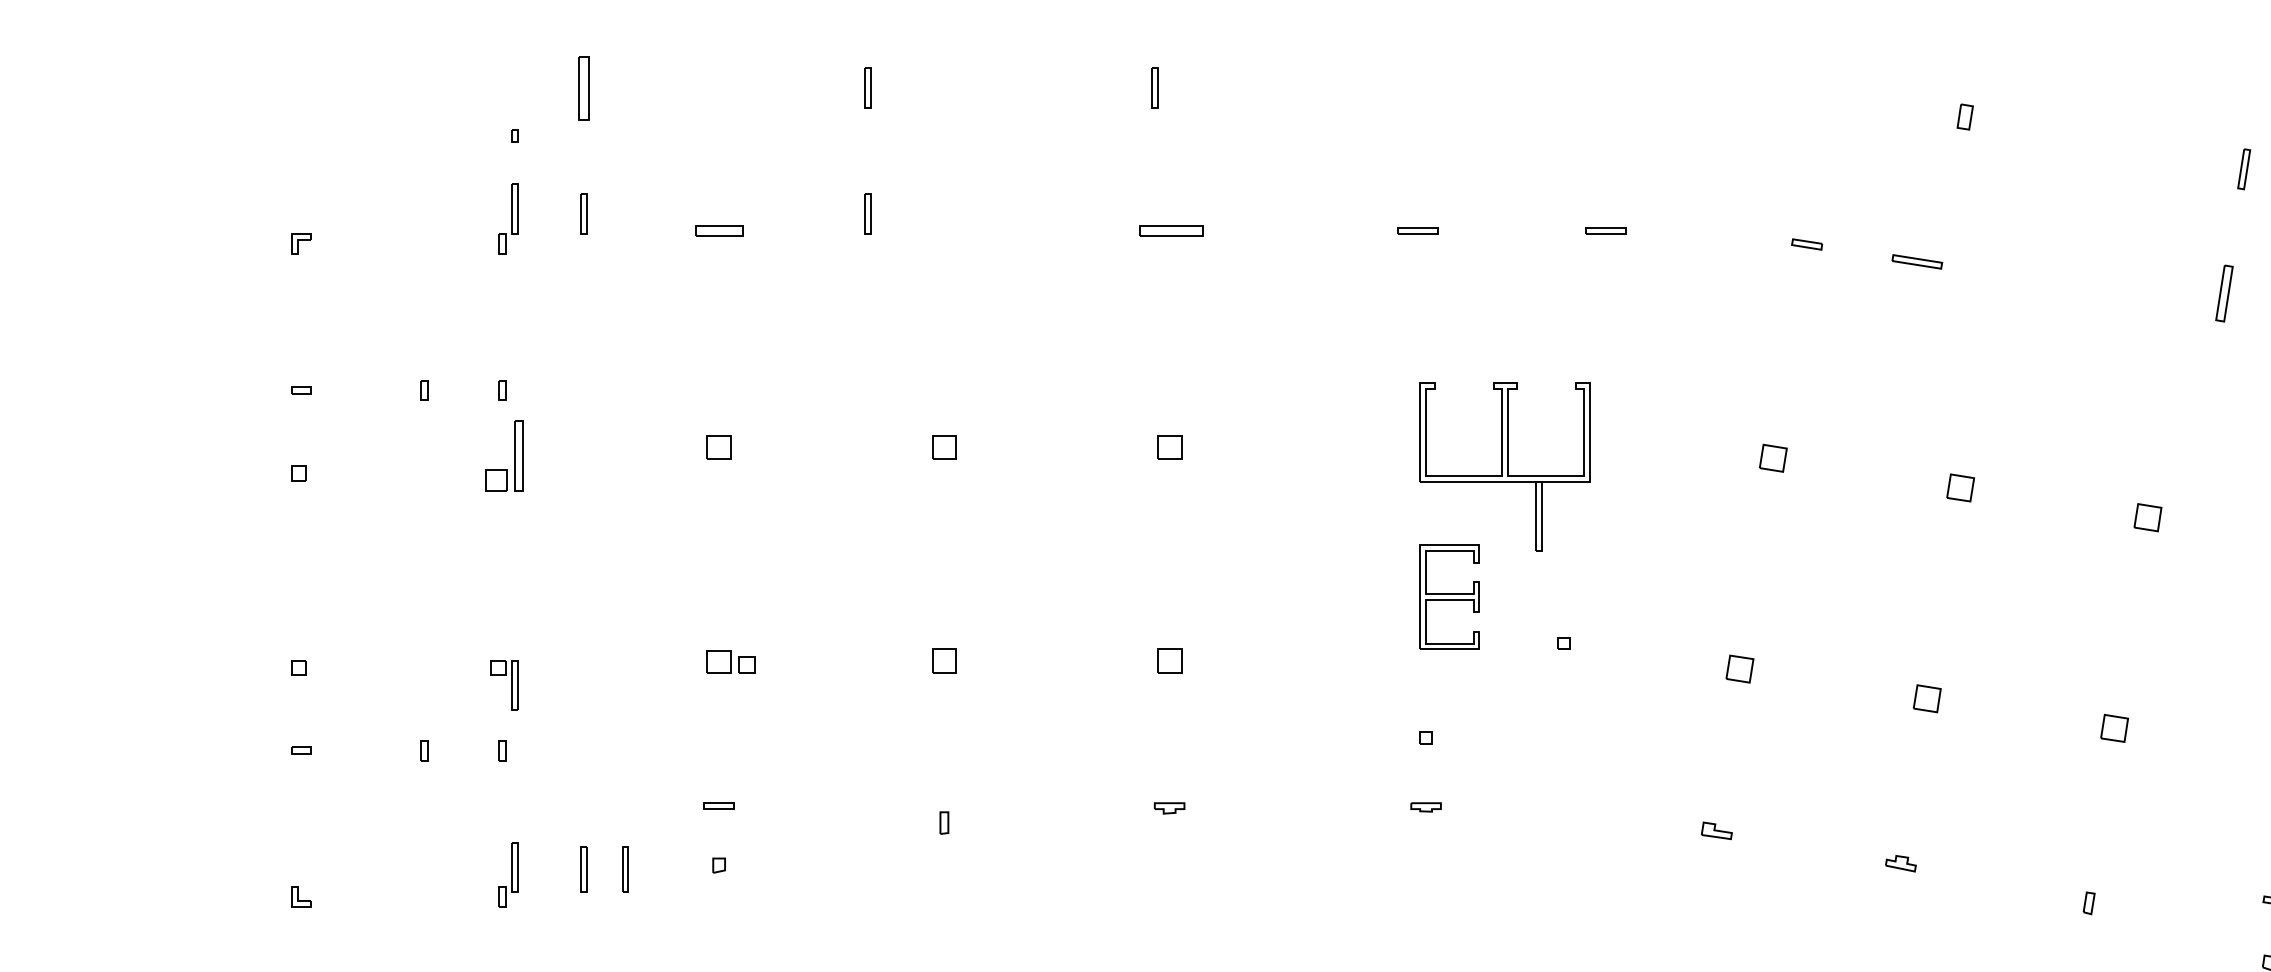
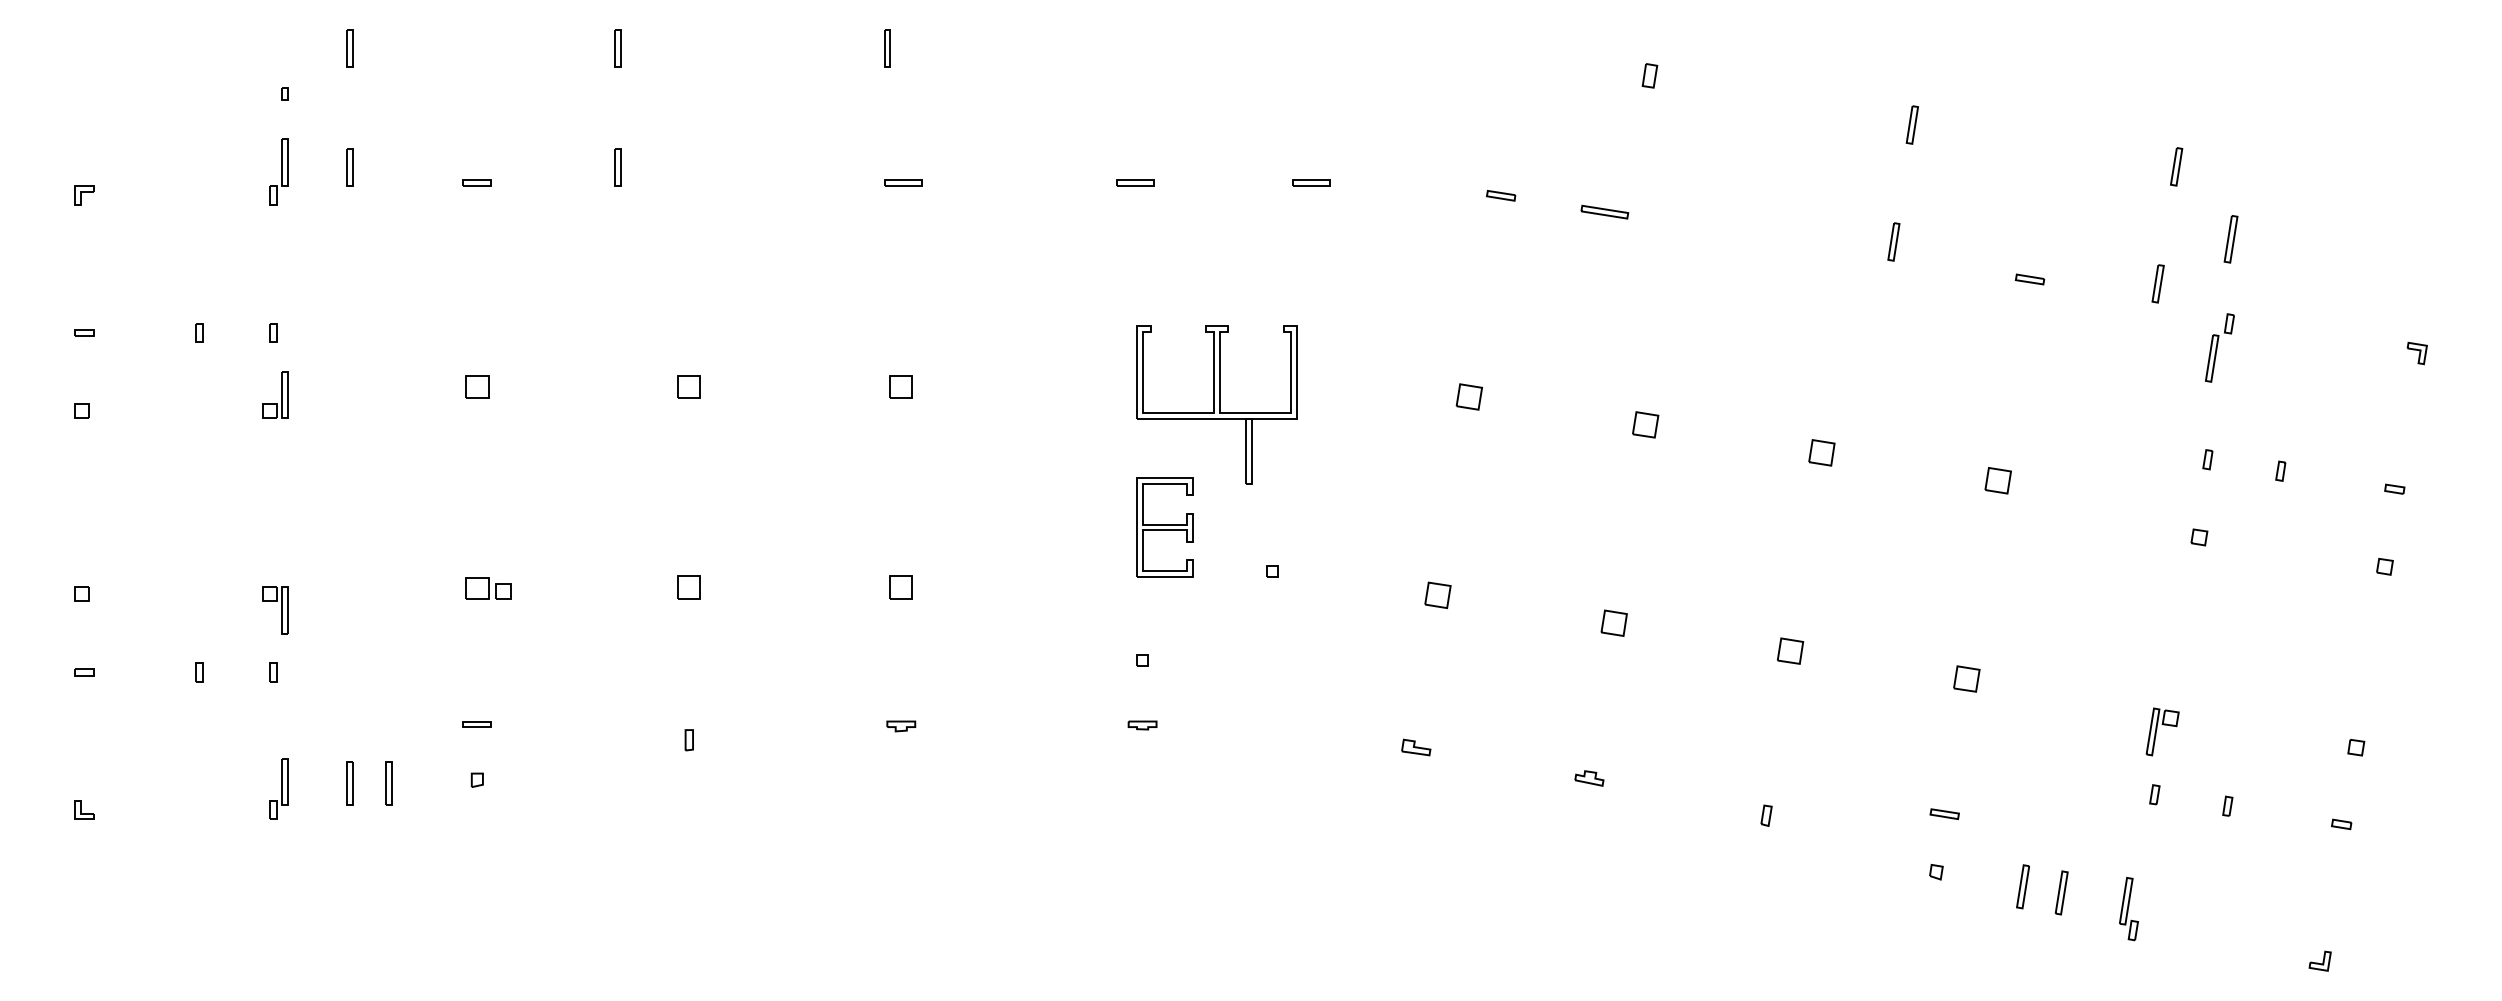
part: (583, 87) -> (349, 48), size x0.62
part: (718, 230) -> (476, 182), size x0.62
part: (1171, 230) -> (903, 182), size x0.62
part: (2224, 293) -> (1893, 241), size x0.71
part: (504, 455) -> (275, 394), size x0.71

